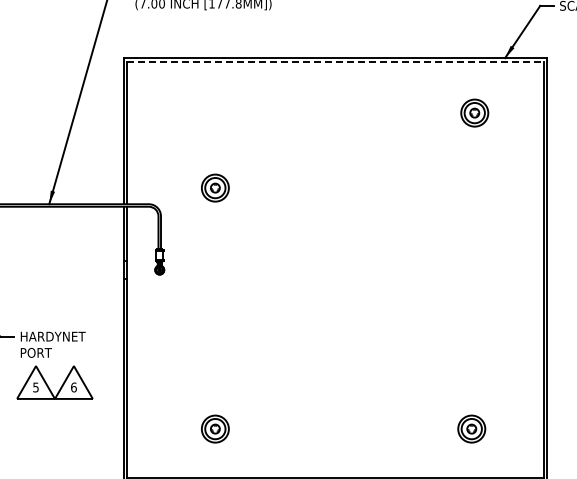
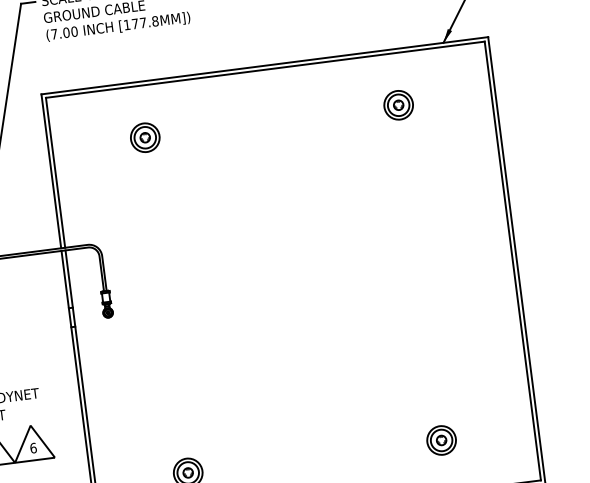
line: (336, 62) -> (266, 70), dashed -> solid
part: (474, 112) -> (398, 104), moved
part: (215, 187) -> (145, 137), moved
part: (471, 428) -> (441, 439), moved

